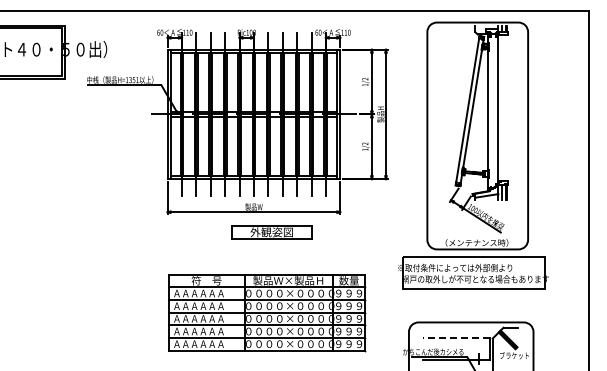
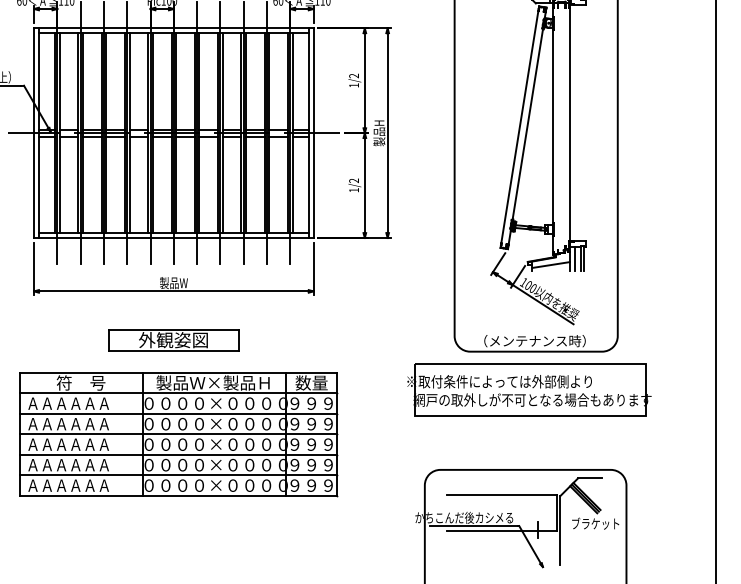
part: (271, 232) -> (173, 340), moved
part: (267, 313) -> (179, 435), moved
line: (456, 338) -> (501, 495), dashed -> solid

